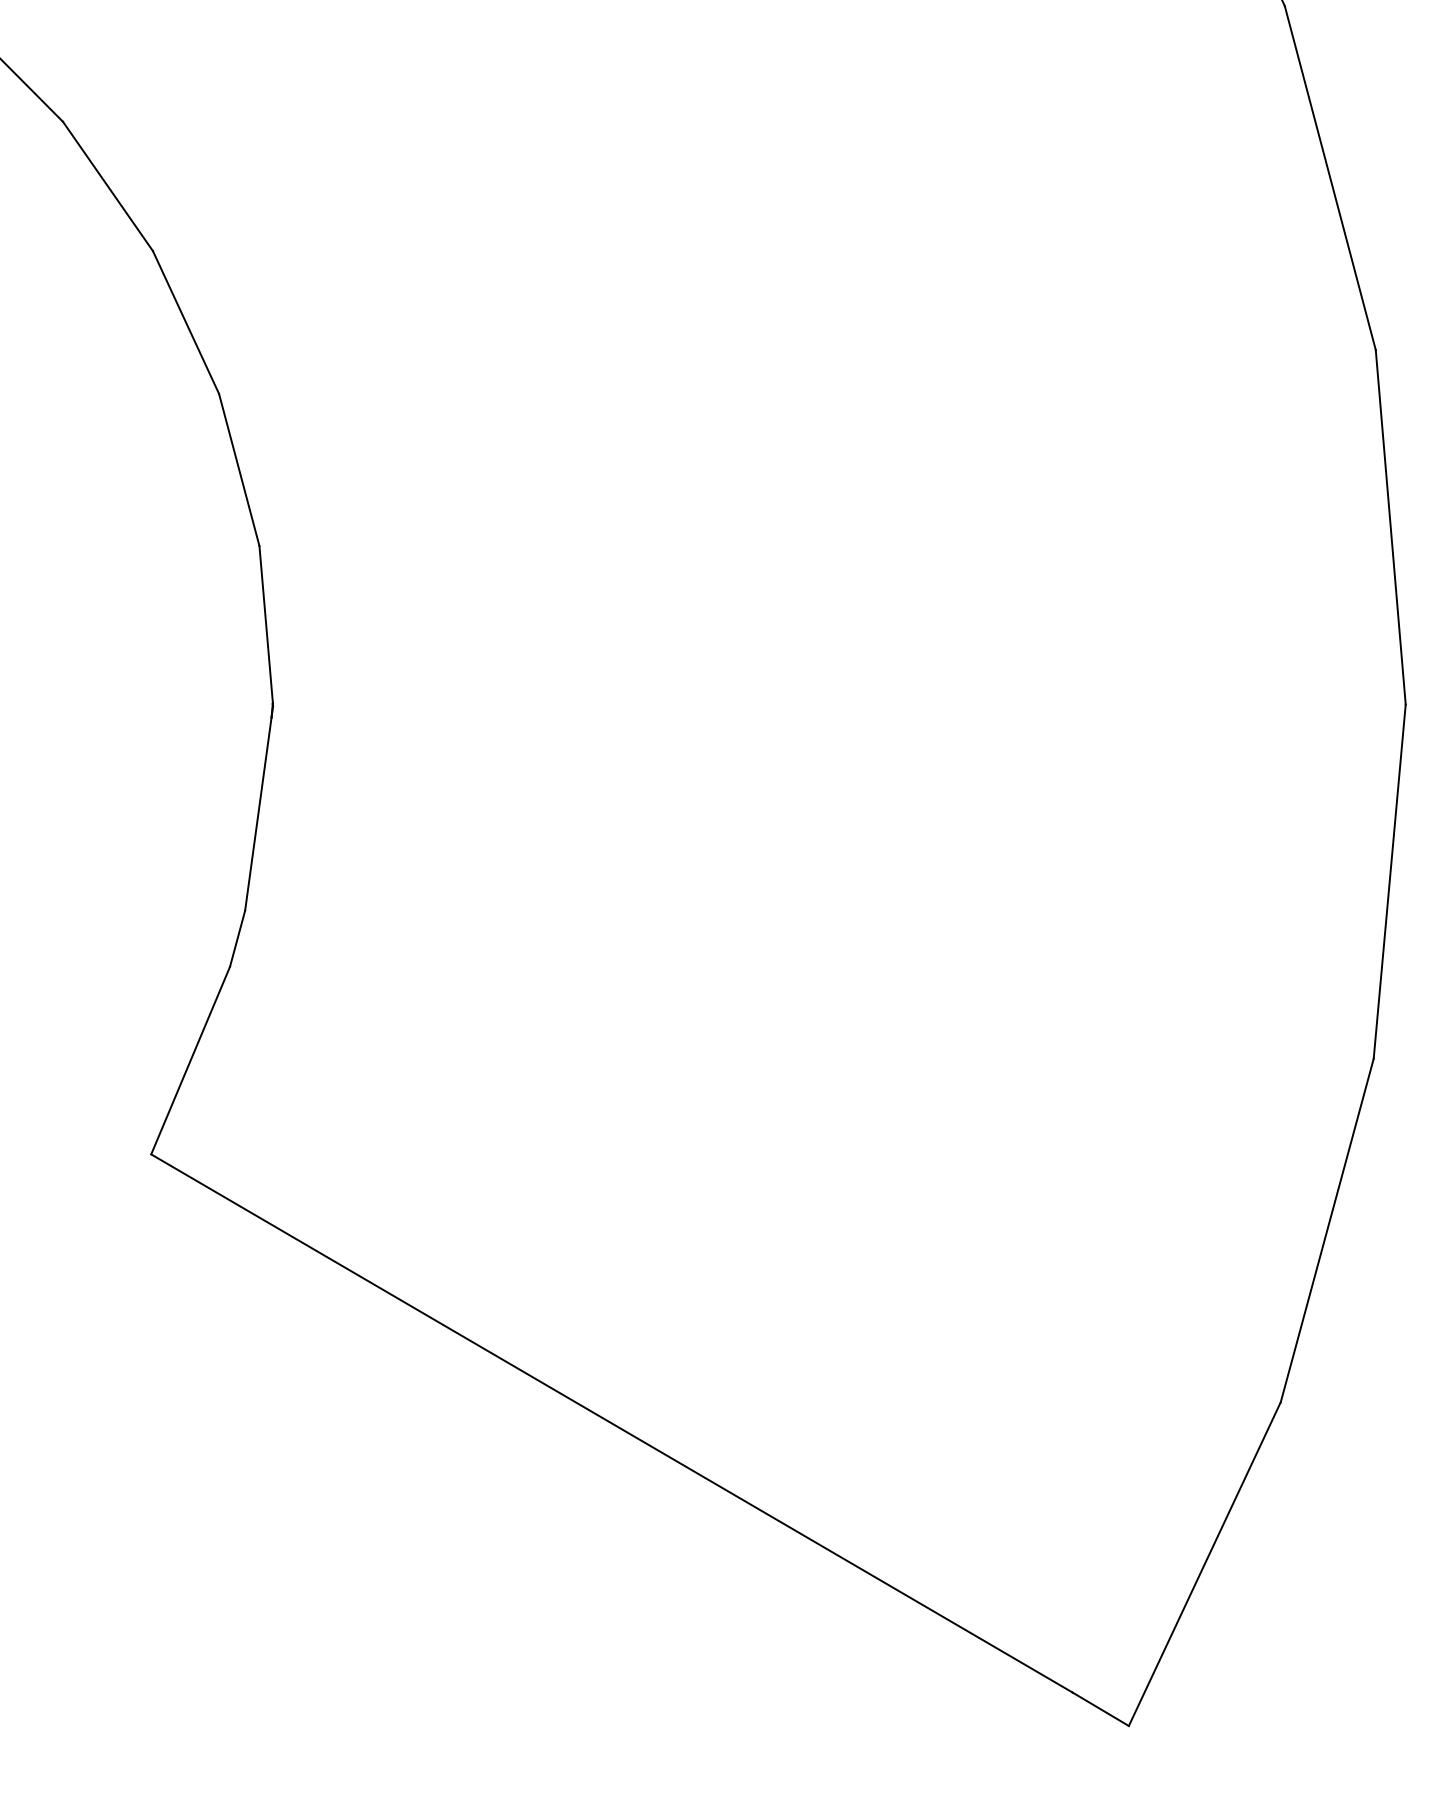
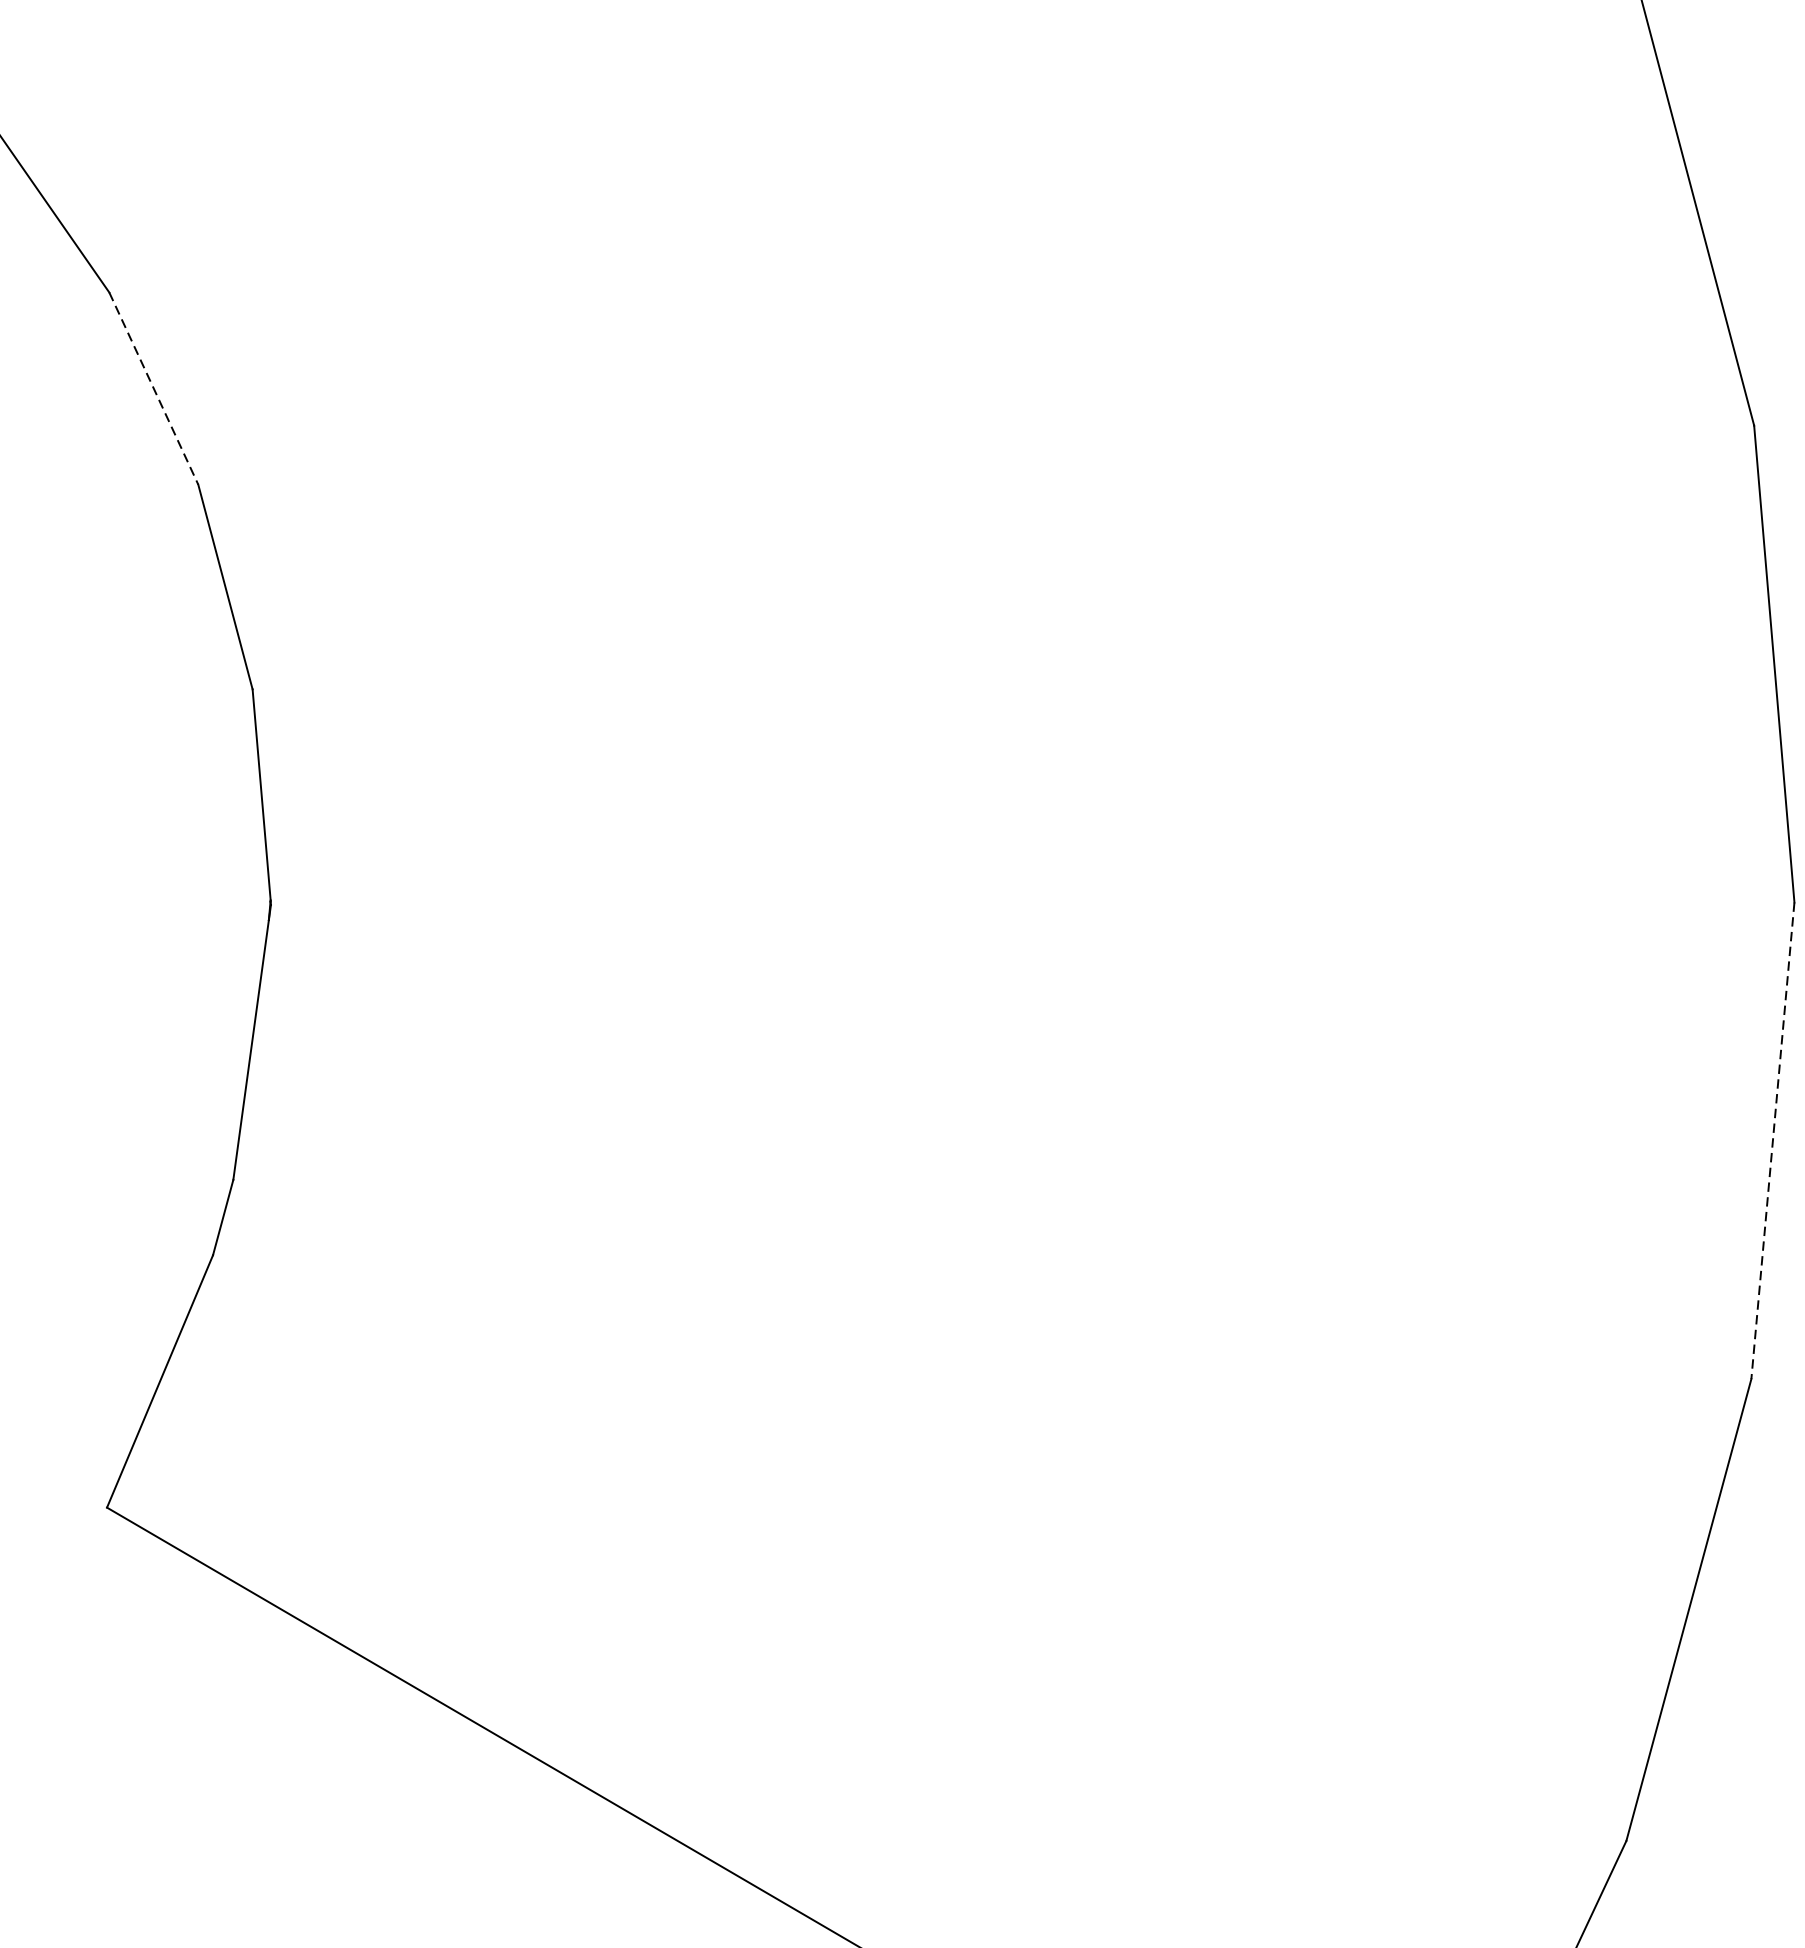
line: (186, 322) -> (154, 388), solid -> dashed
line: (1389, 881) -> (1772, 1140), solid -> dashed

